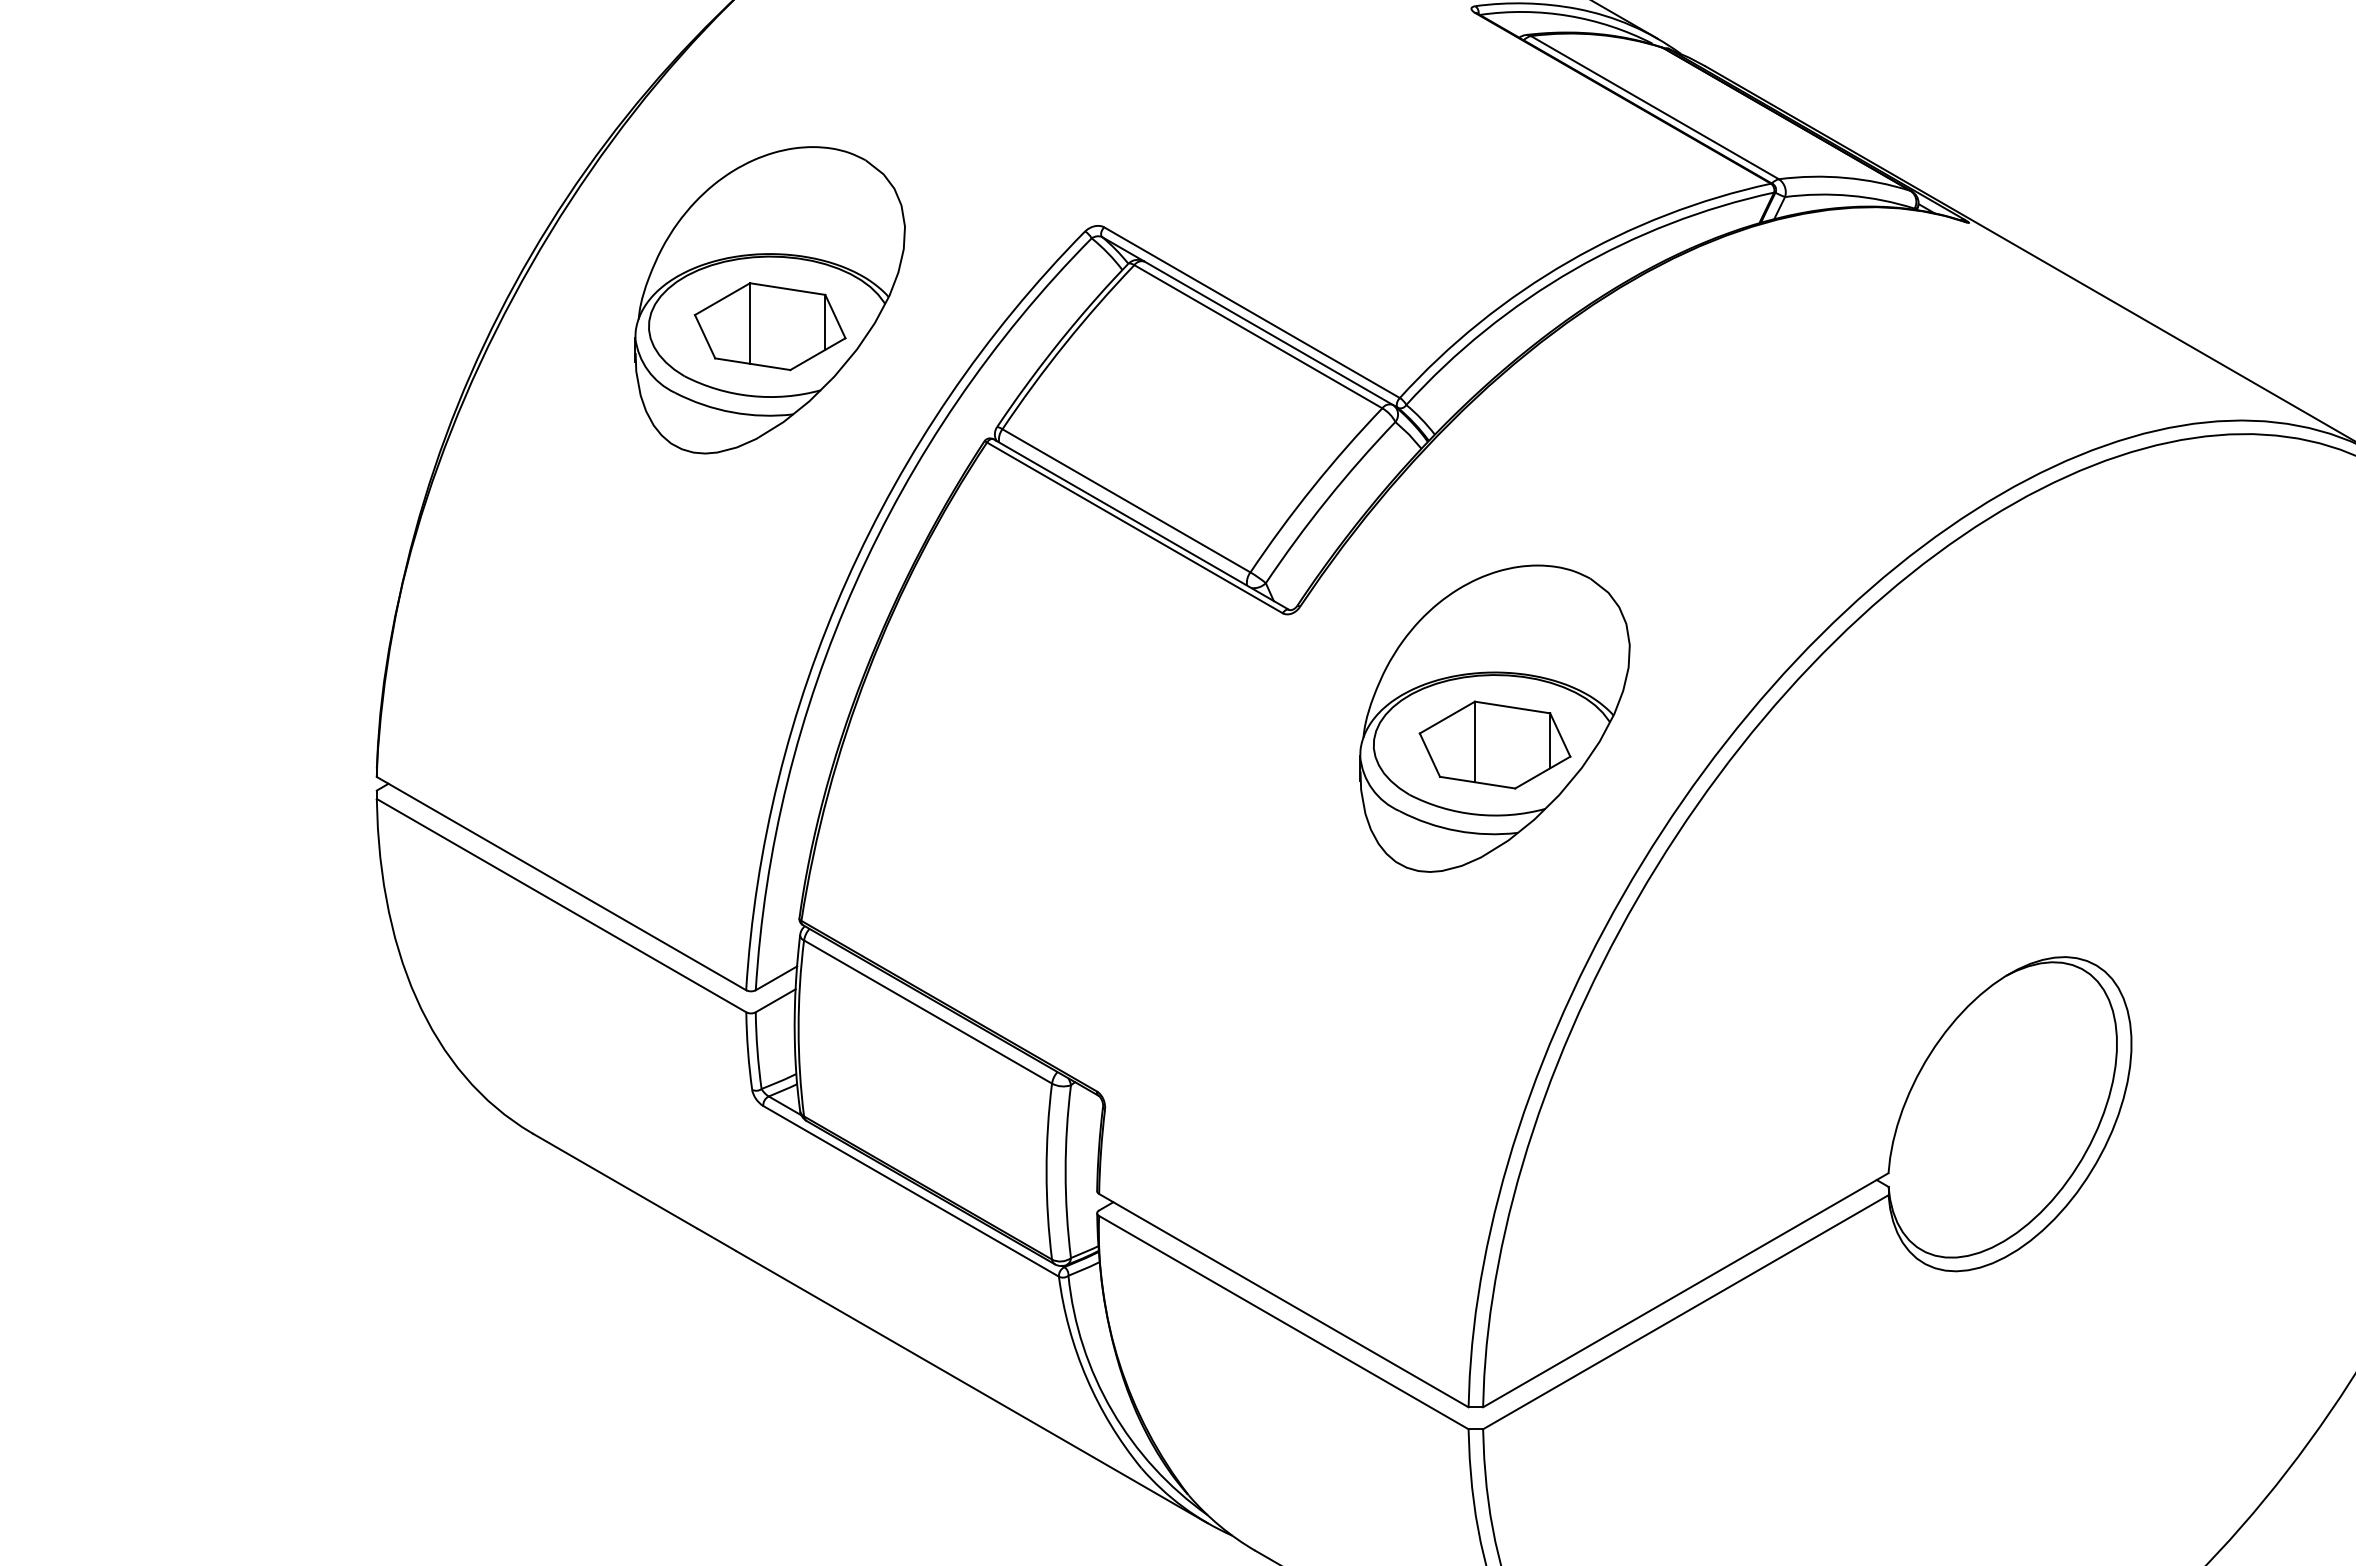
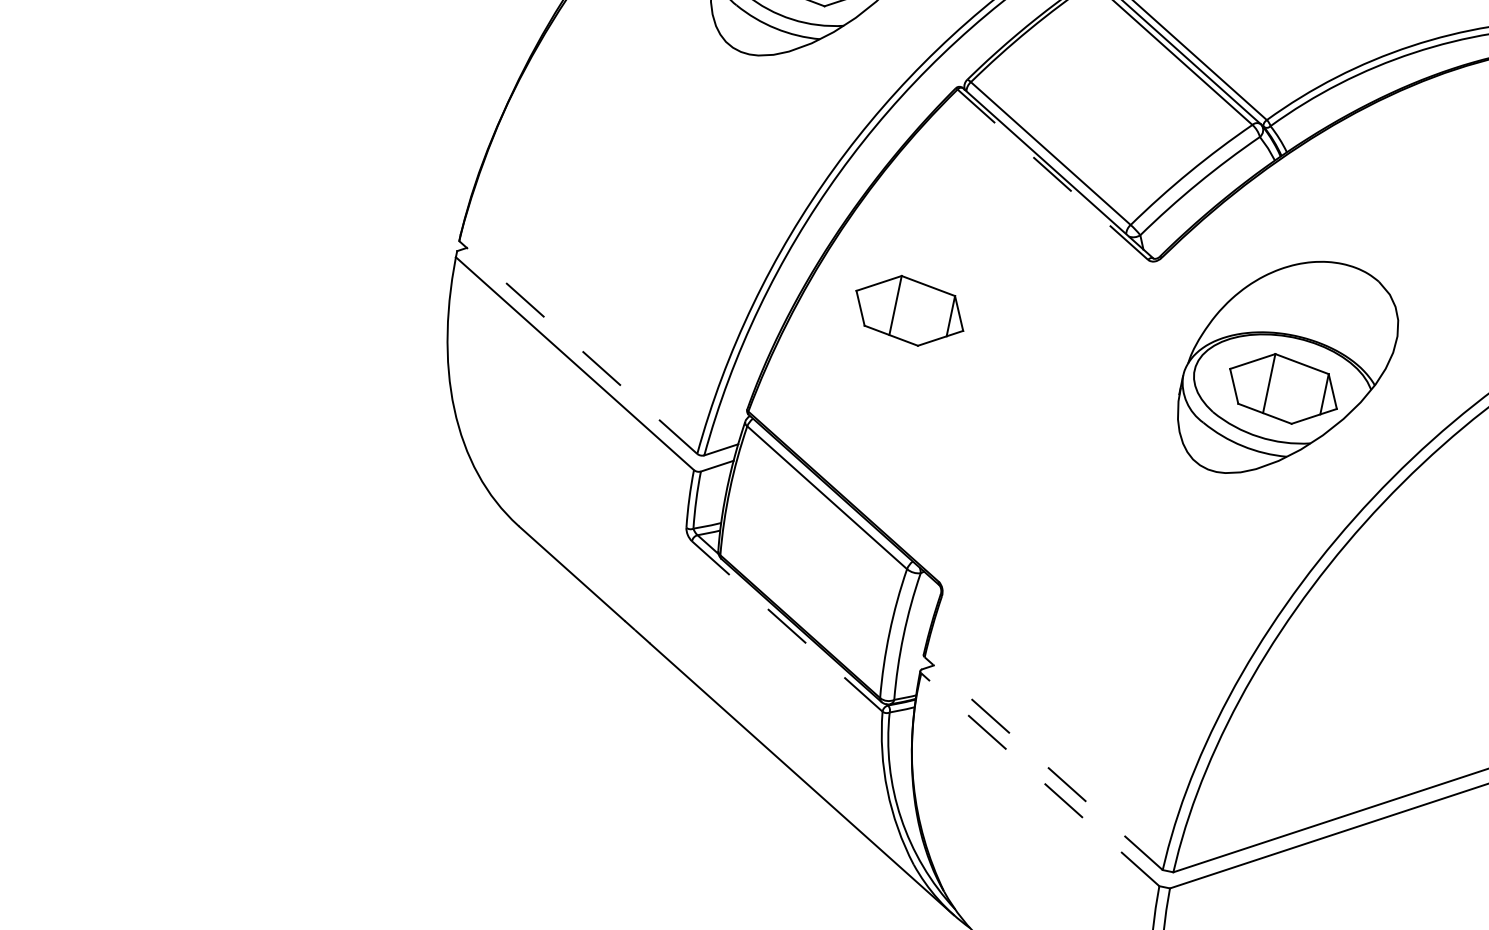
line: (1134, 527) -> (1052, 174), solid -> dashed
part: (984, 744) -> (909, 310), added
line: (561, 883) -> (578, 347), solid -> dashed
line: (911, 1191) -> (787, 626), solid -> dashed
line: (1283, 1300) -> (1043, 763), solid -> dashed
line: (1283, 1322) -> (1040, 779), solid -> dashed

